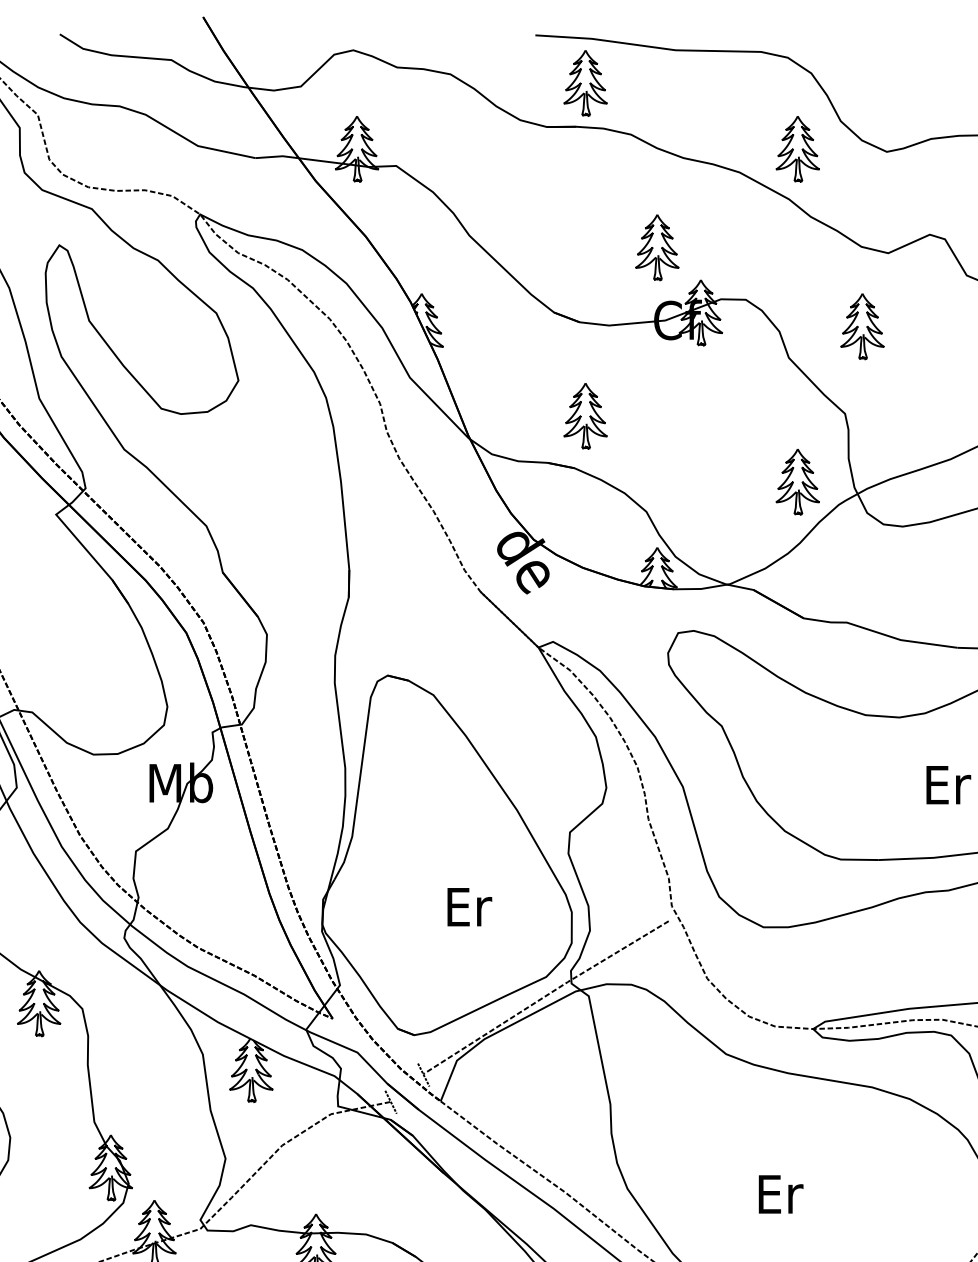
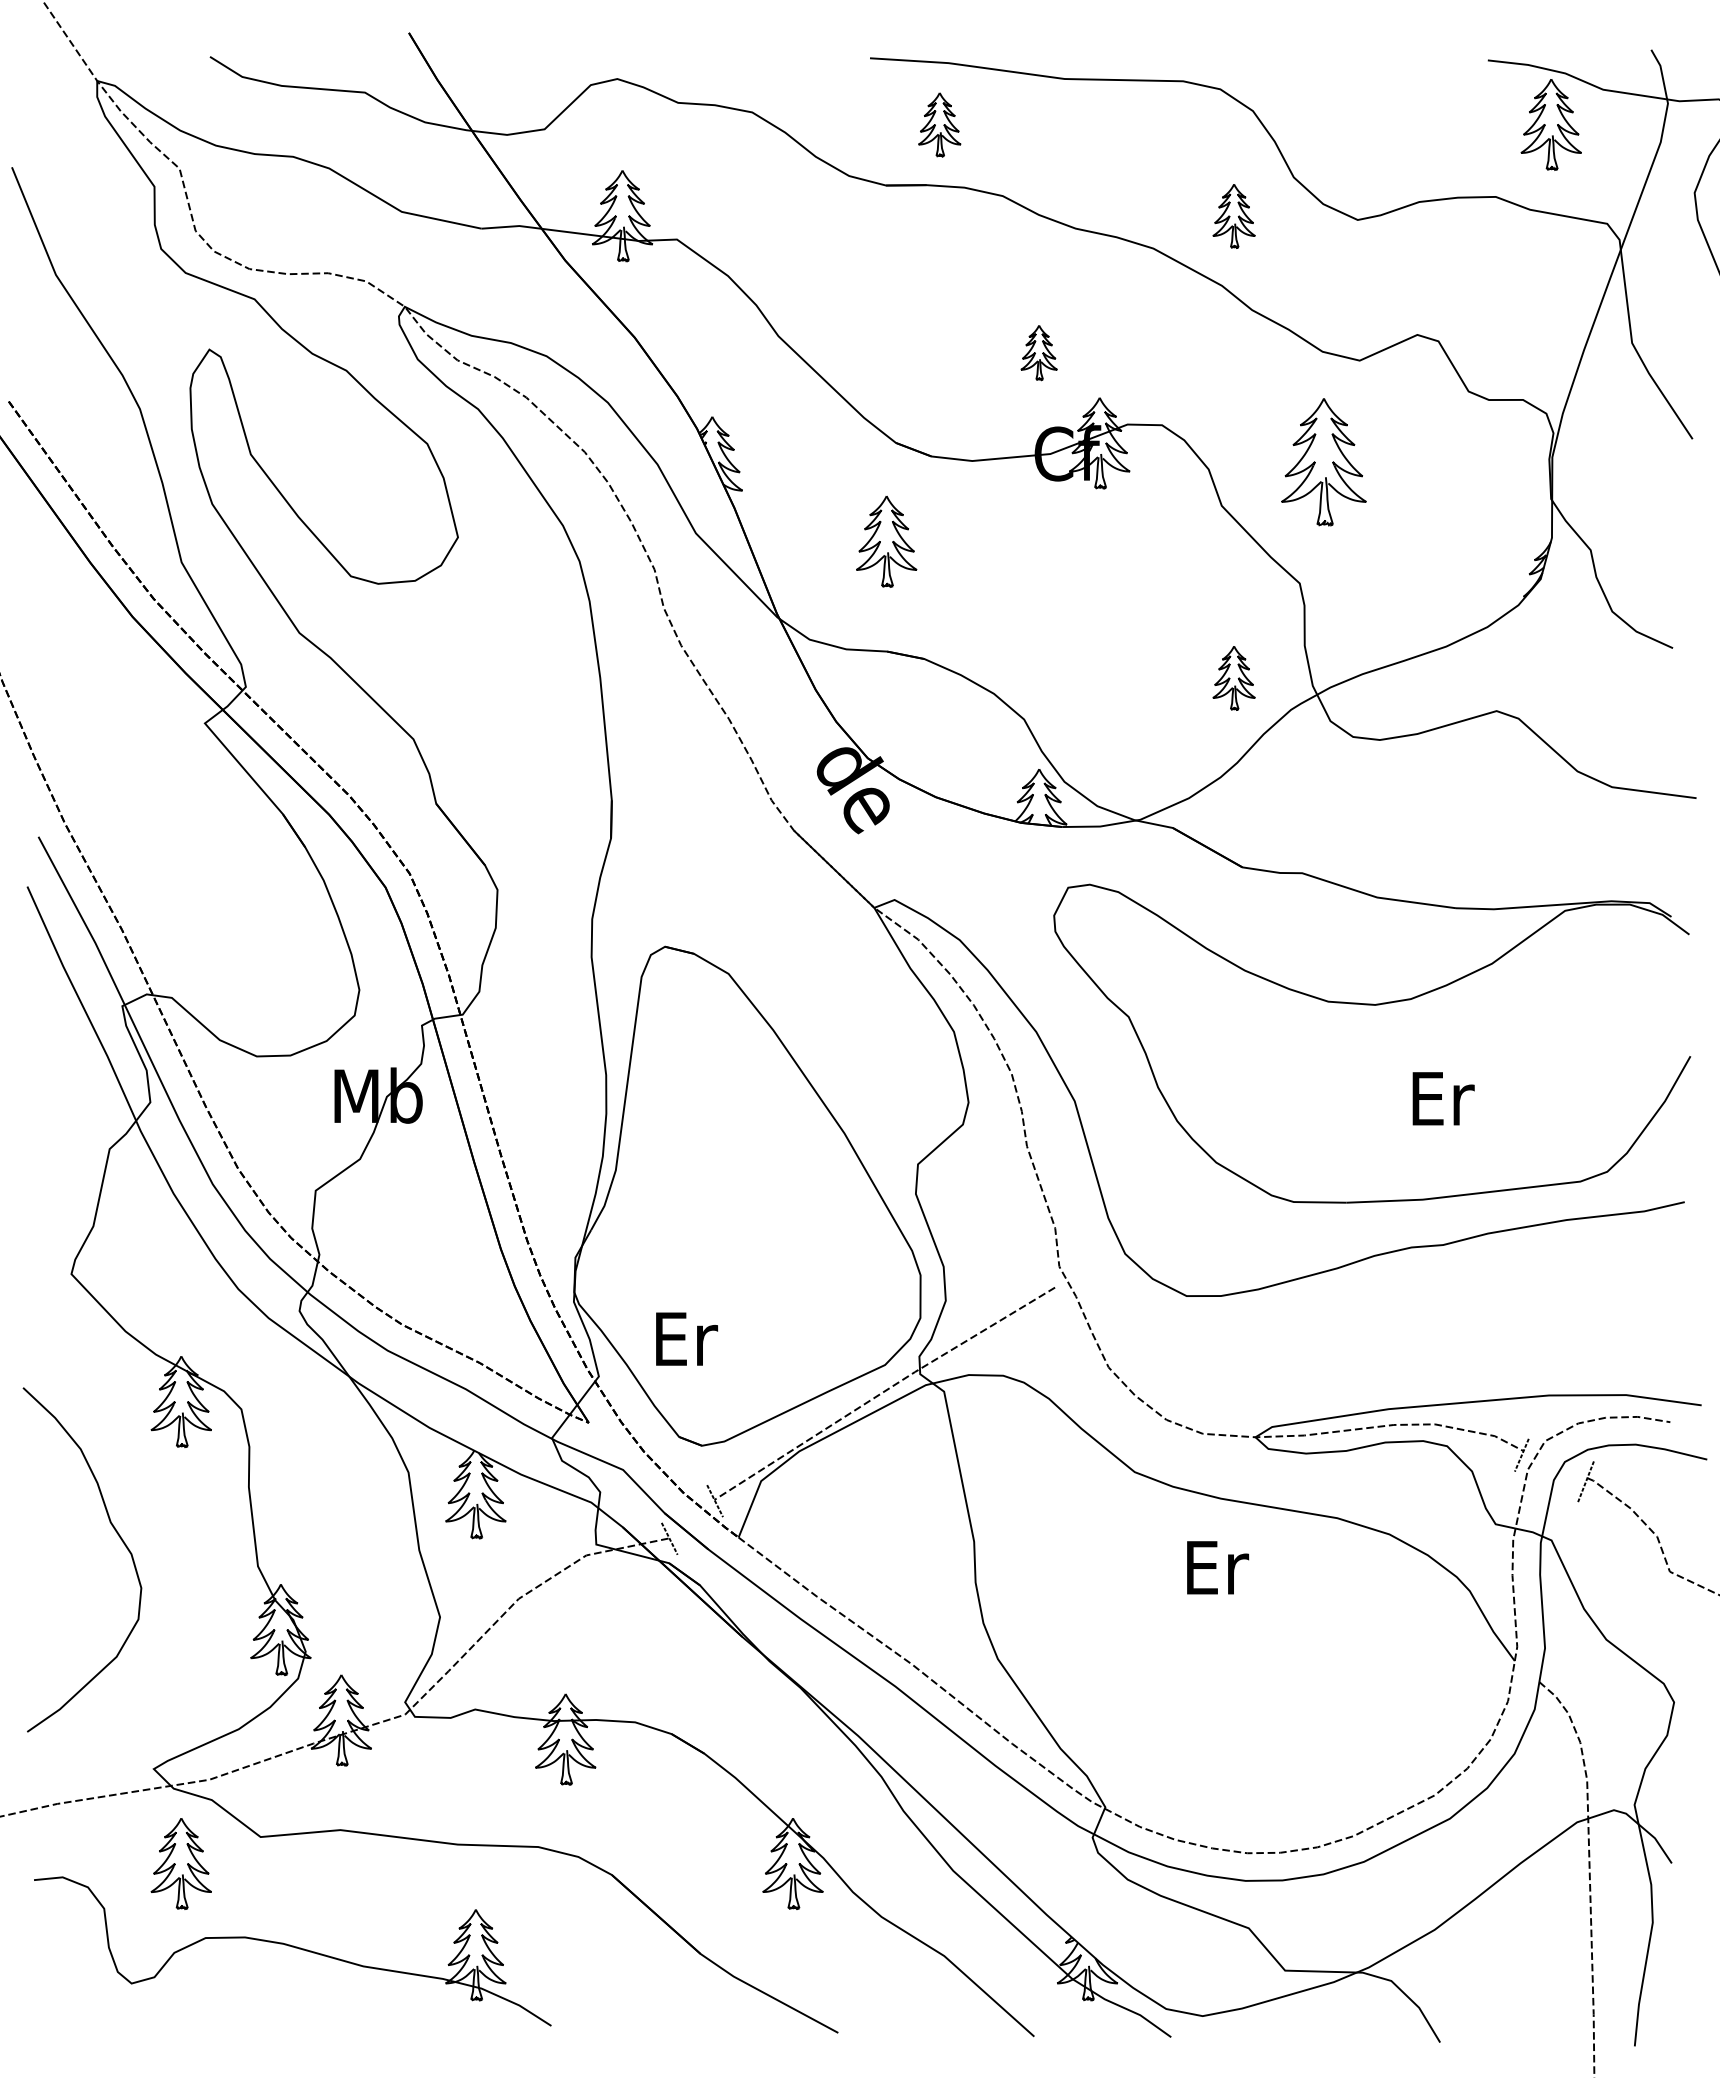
part: (585, 83) -> (939, 124), size x0.7
part: (797, 149) -> (1233, 216), size x0.7
part: (656, 247) -> (1038, 352), size x0.6
part: (862, 326) -> (1323, 462), size x1.4
part: (585, 415) -> (886, 541), moved
part: (797, 482) -> (1233, 678), size x0.7
text: (469, 906) -> (686, 1338), moved
text: (781, 1194) -> (1218, 1567), moved

